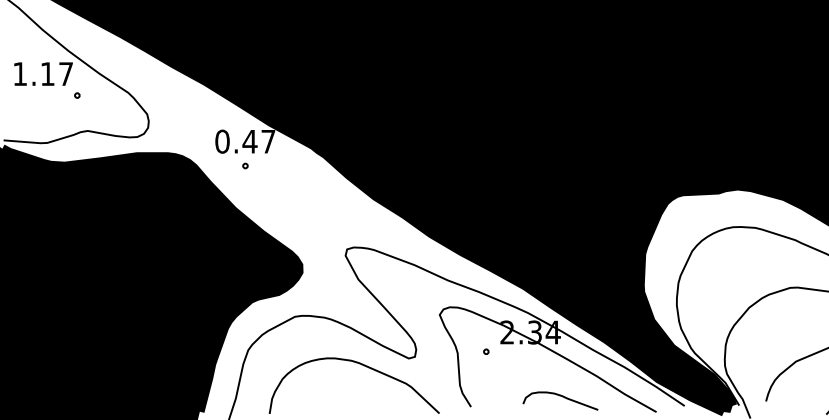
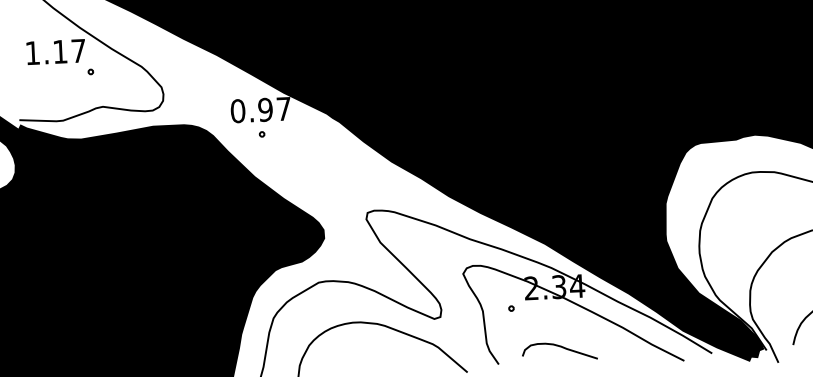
text: (249, 141) -> (265, 109), 0.47 -> 0.97
curve: (562, 397) -> (561, 348), moved

